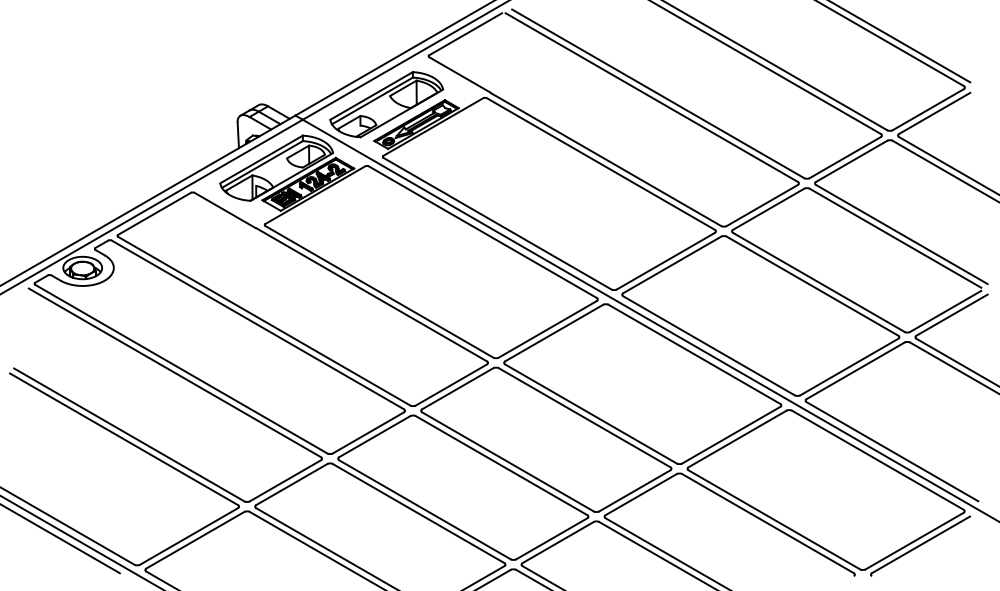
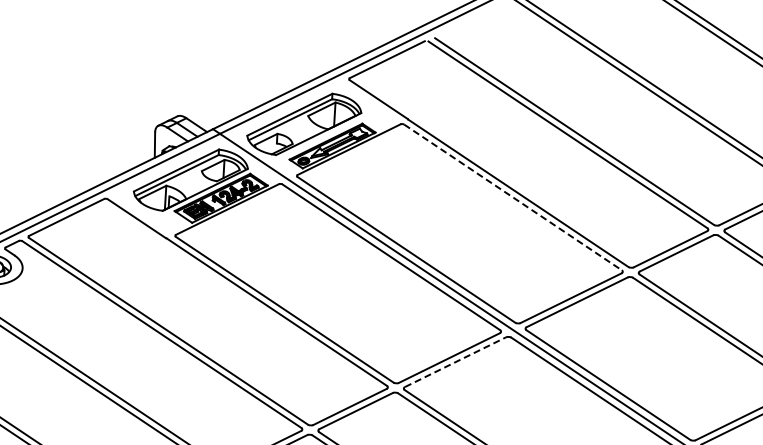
line: (600, 164) -> (512, 197), solid -> dashed
line: (554, 333) -> (455, 362), solid -> dashed

